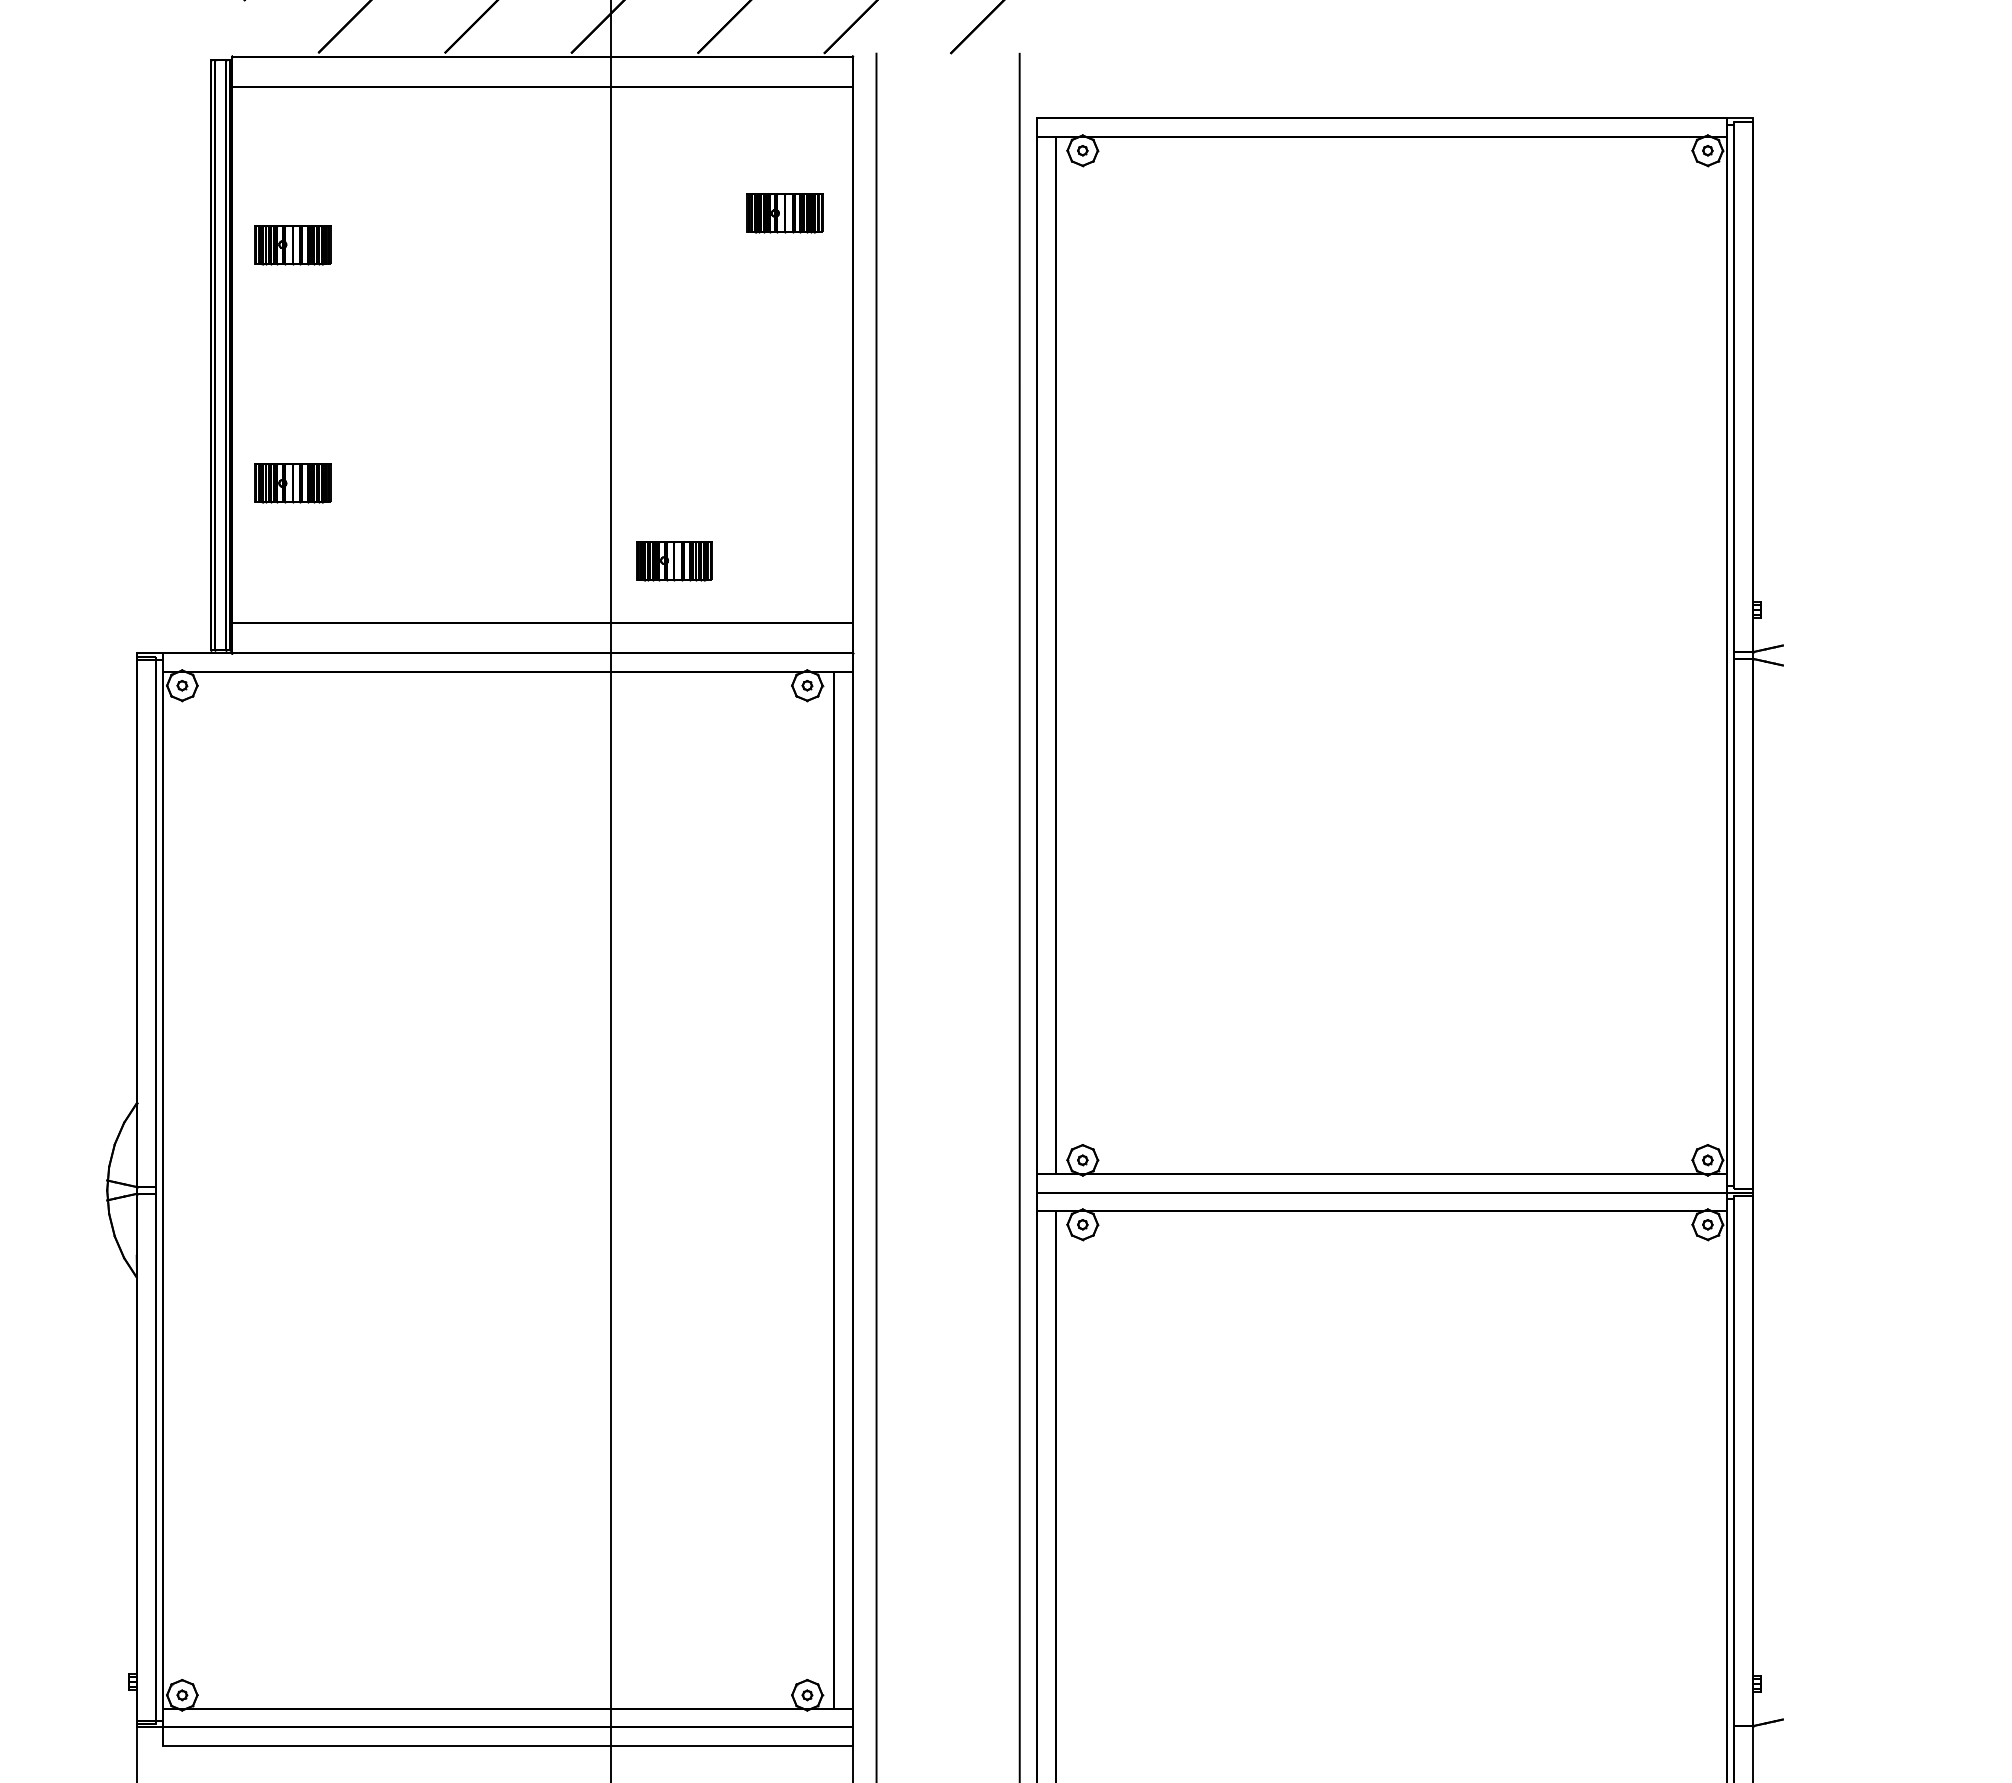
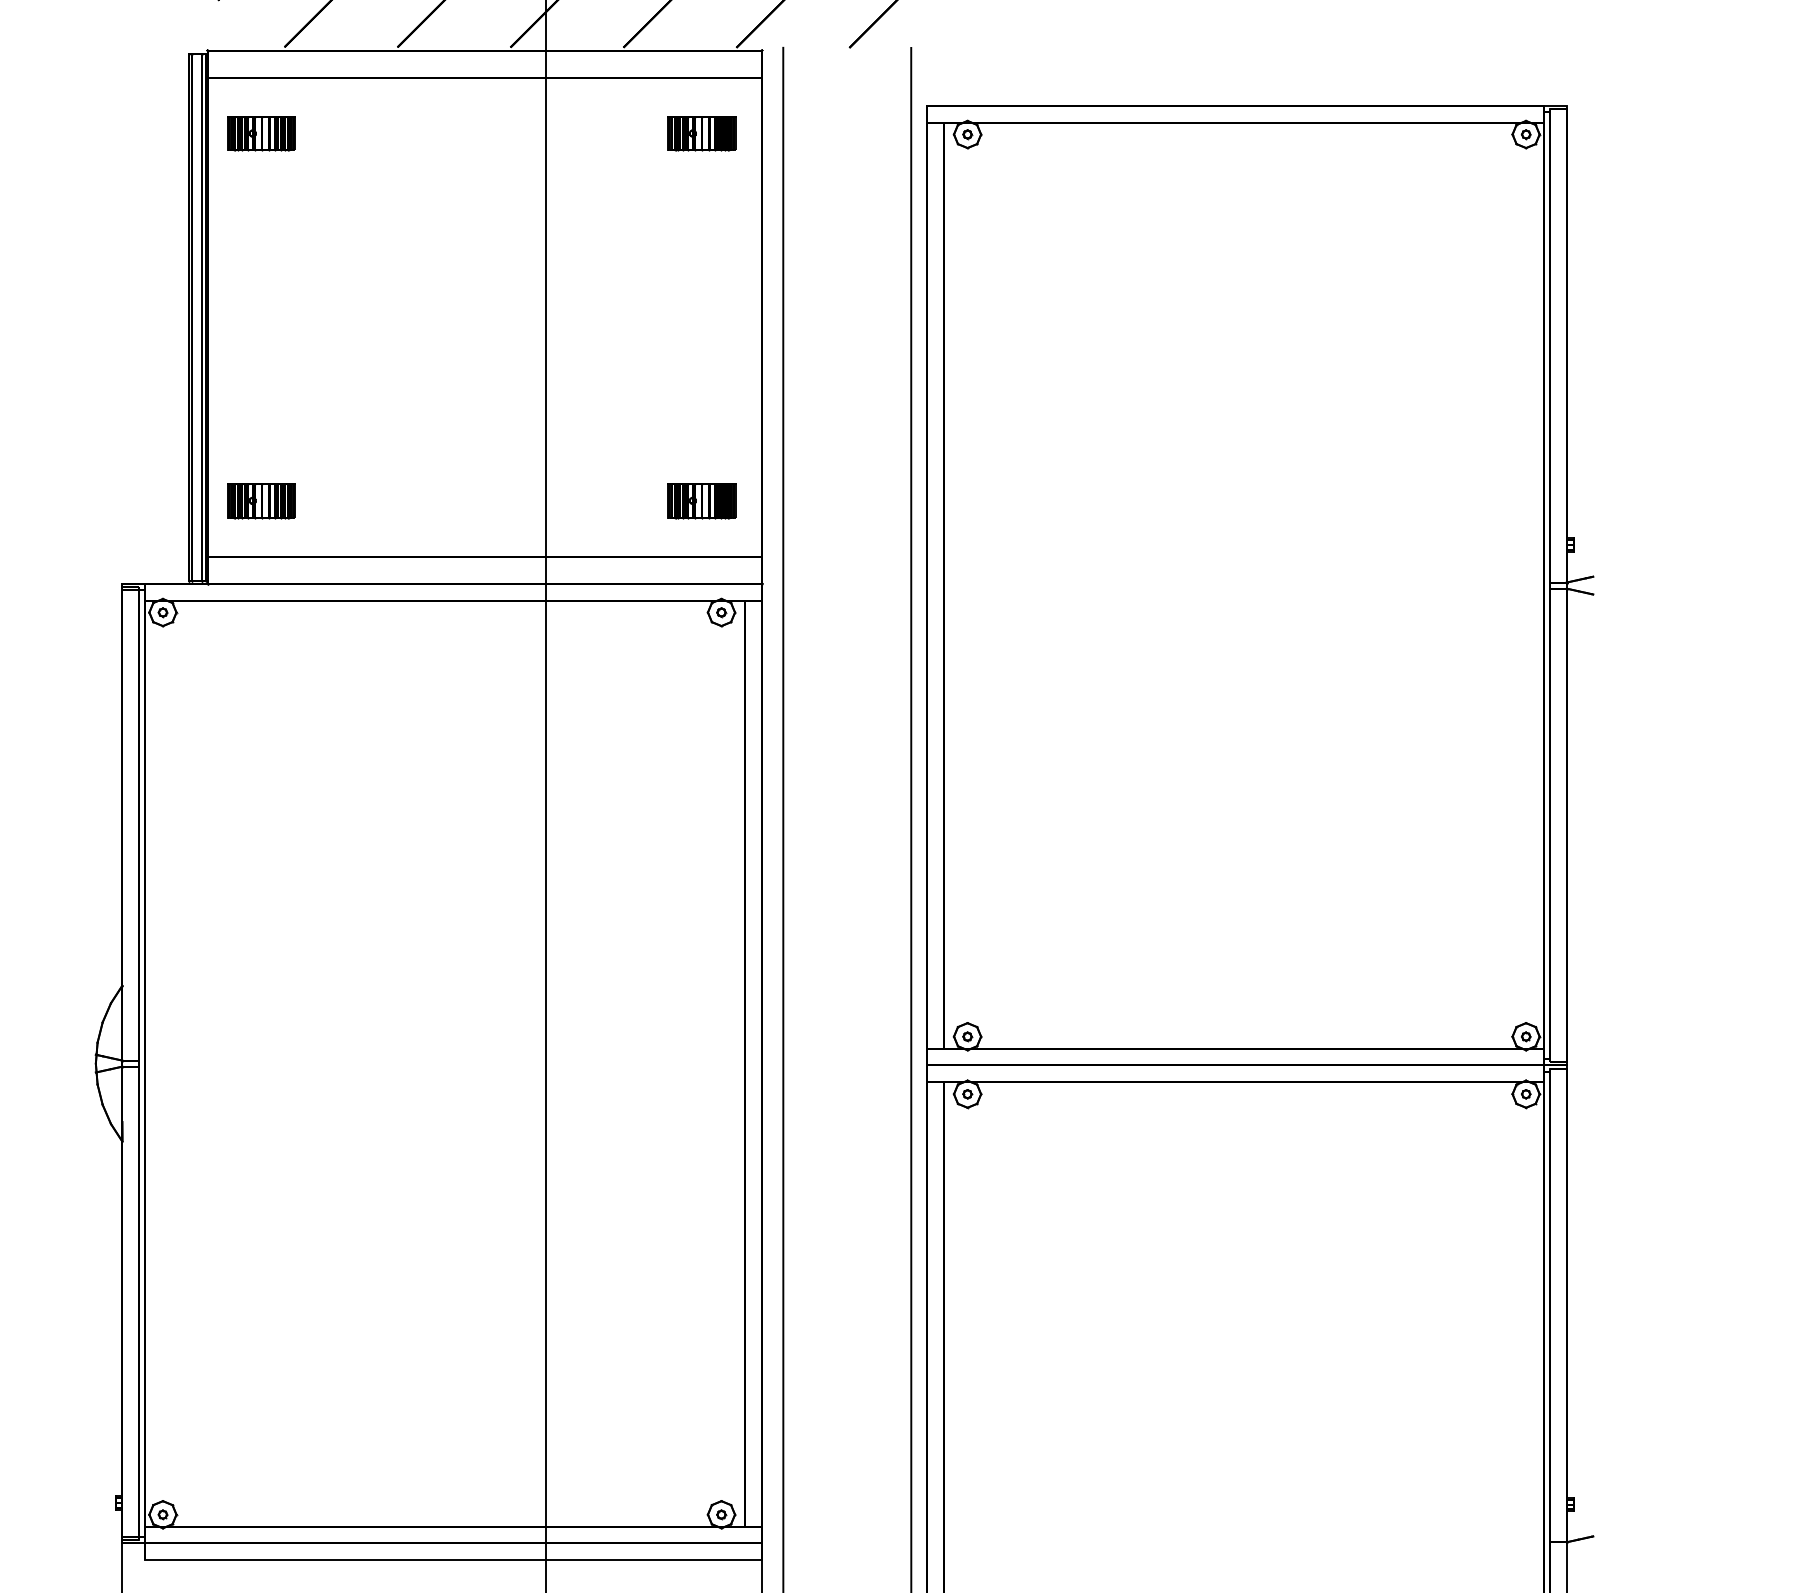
part: (784, 213) -> (701, 133), moved
part: (292, 244) -> (261, 133), moved
part: (292, 484) -> (261, 501), moved
part: (674, 561) -> (701, 501), moved

